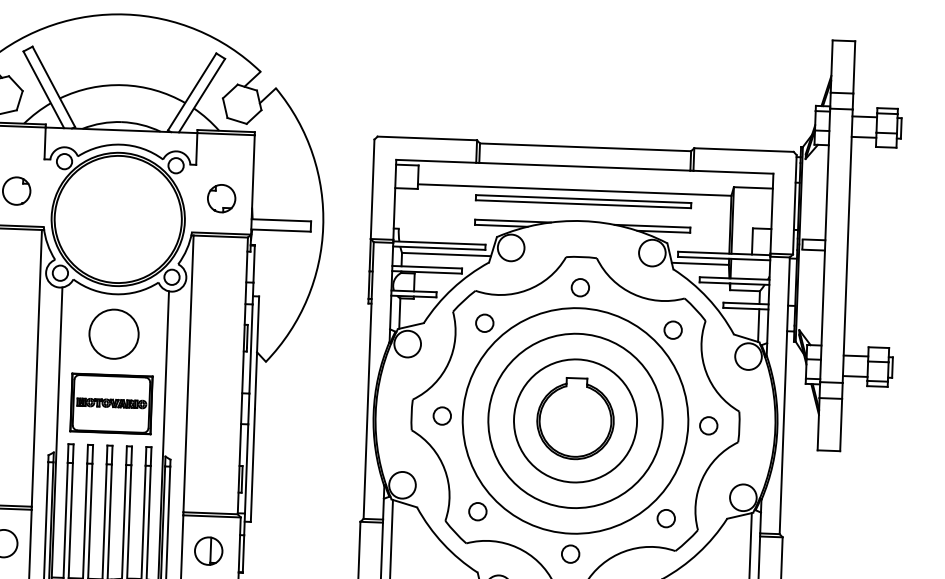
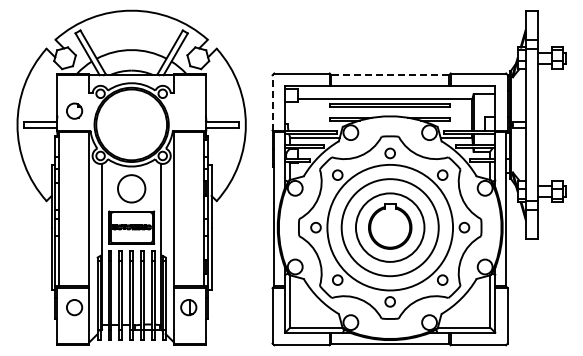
line: (586, 147) -> (390, 75), solid -> dashed
line: (372, 188) -> (272, 102), solid -> dashed
circle: (221, 197) -> (188, 110), removed

